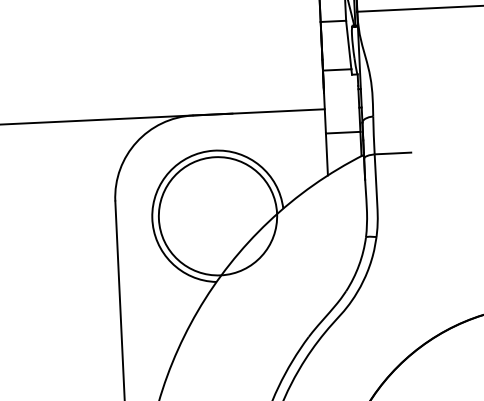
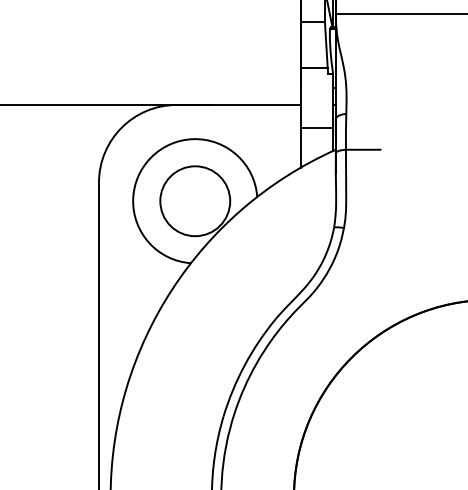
circle: (218, 216) -> (195, 201), size x0.62

